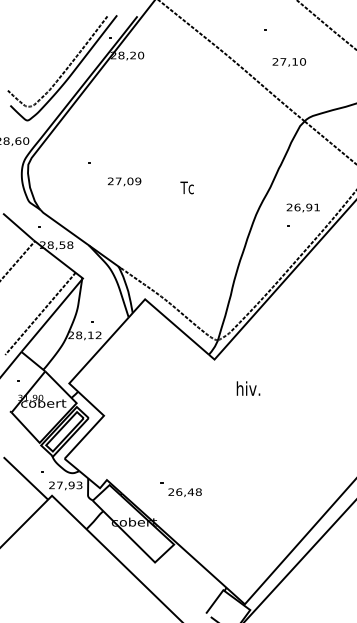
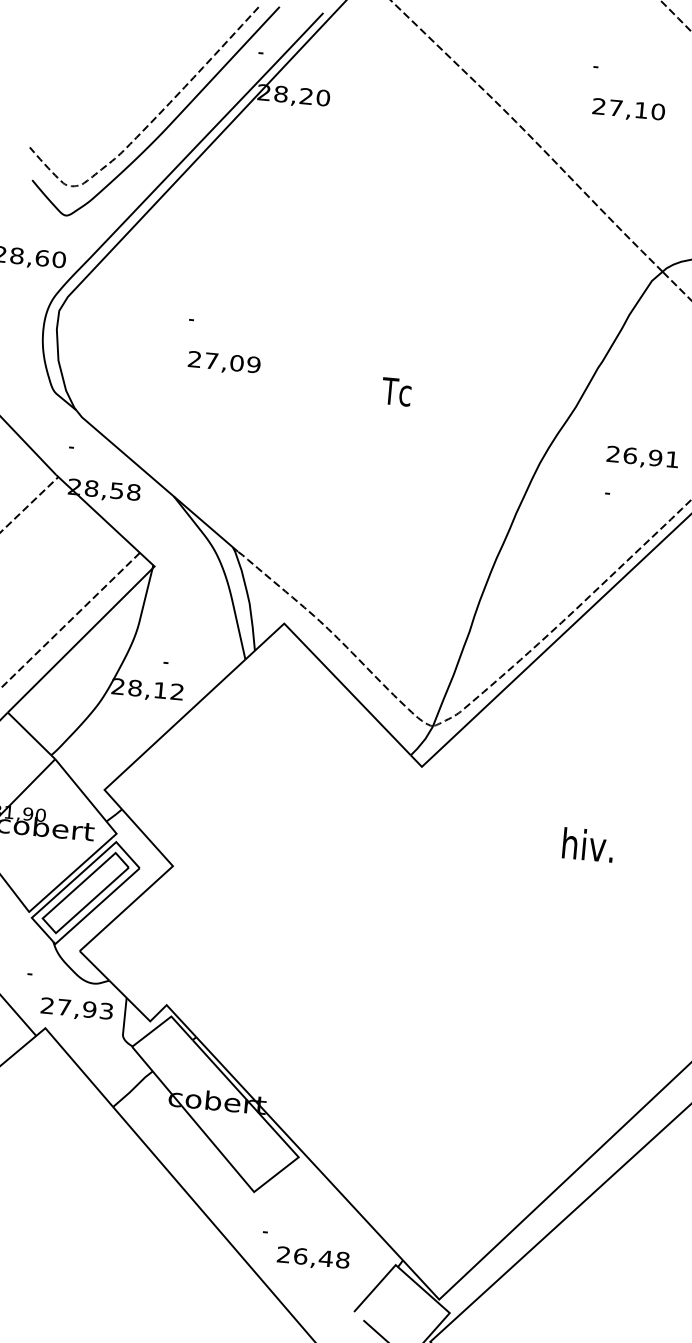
text: (288, 62) -> (626, 110), moved
text: (124, 181) -> (224, 362), moved
text: (248, 388) -> (588, 844), moved
part: (180, 489) -> (303, 1250), moved

